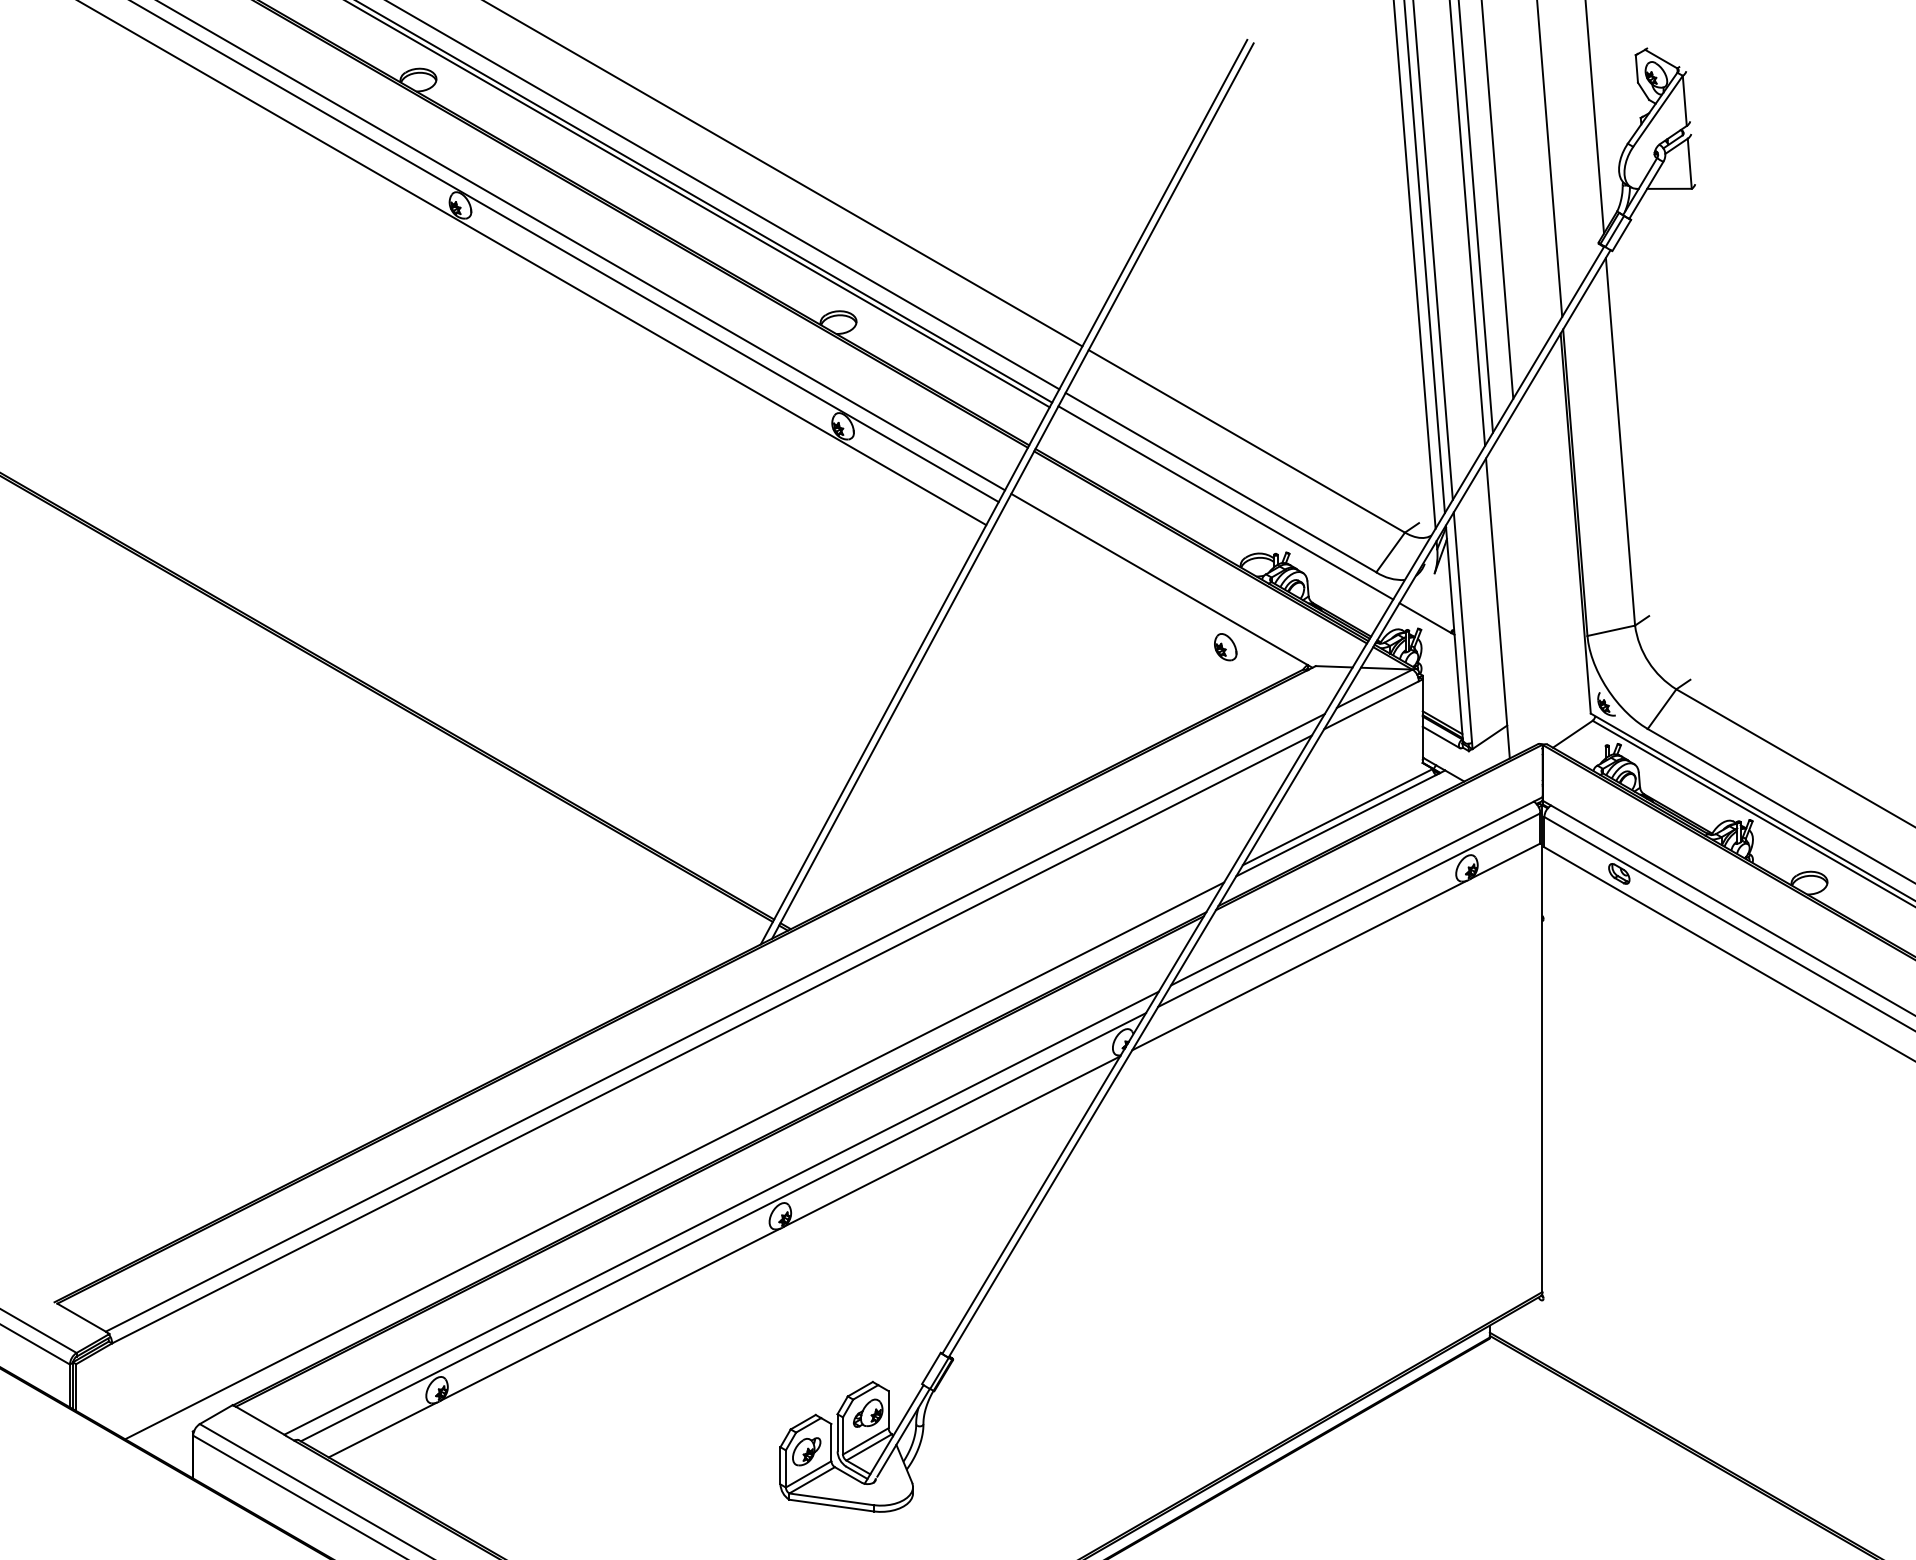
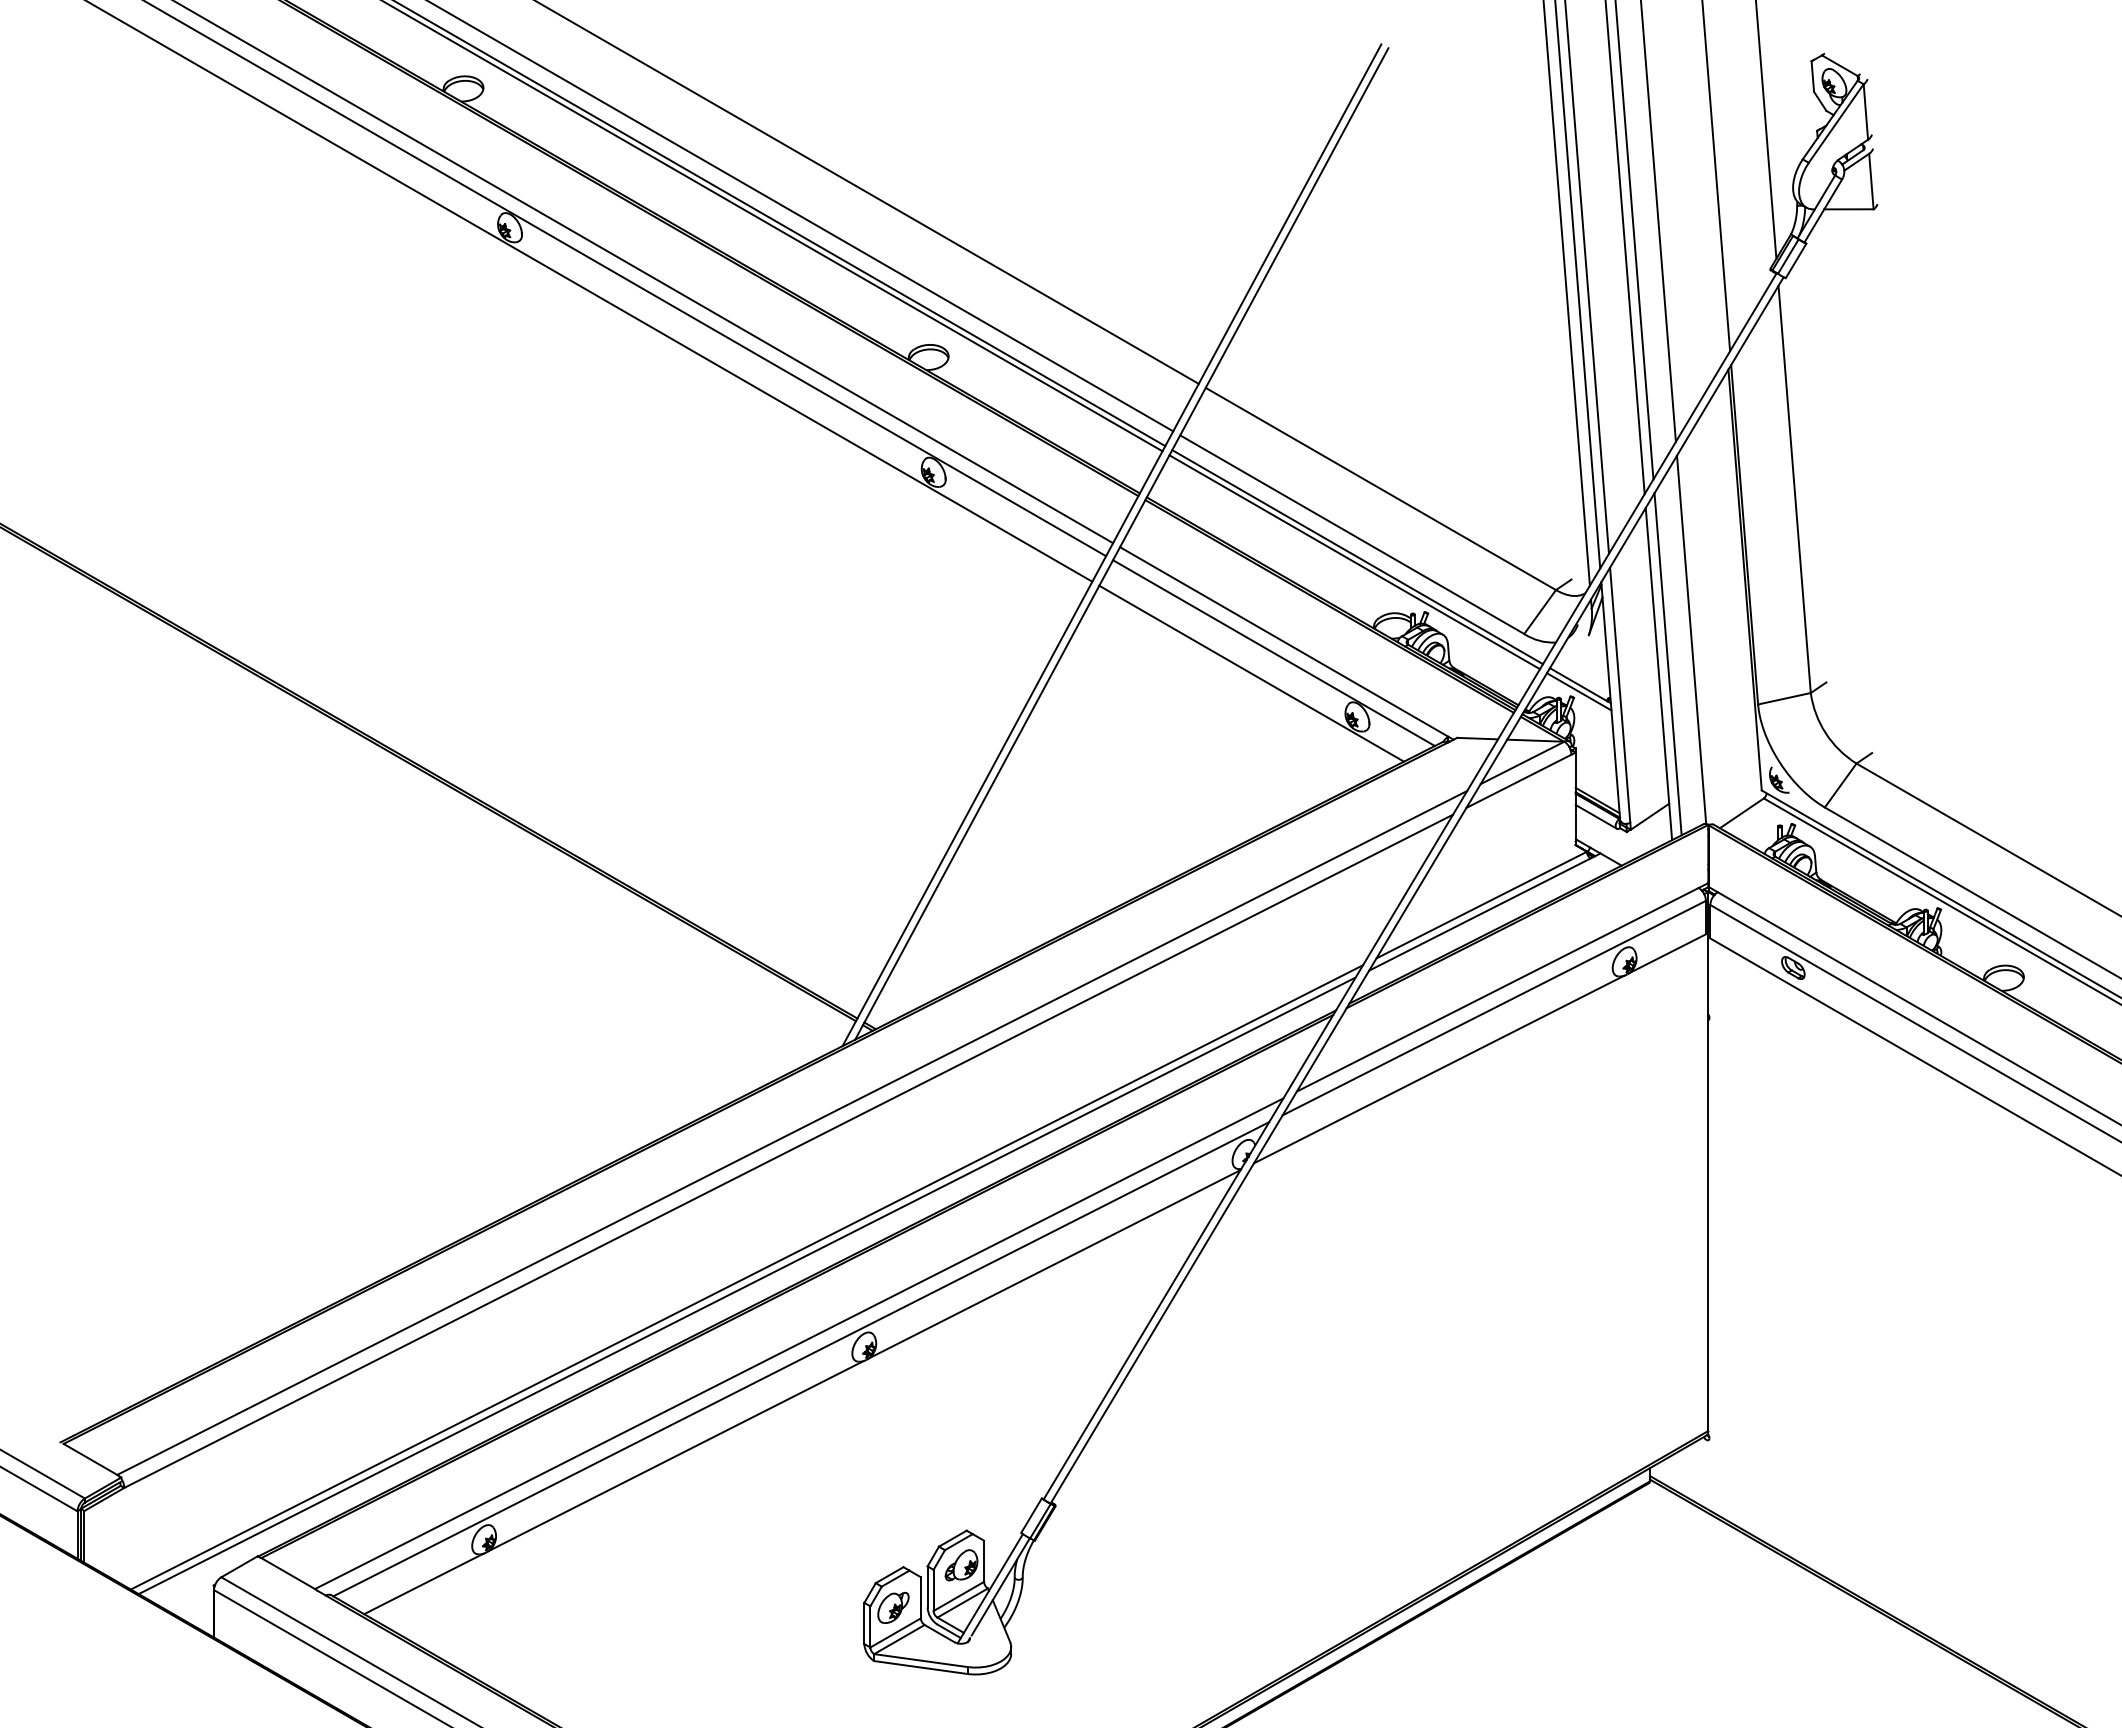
line: (1223, 507) -> (1354, 562), added
line: (1527, 577) -> (1691, 639), added
line: (1149, 589) -> (1273, 653), added
line: (1505, 599) -> (1667, 664), added
line: (1130, 607) -> (1251, 673), added
line: (1425, 624) -> (1578, 691), added
line: (674, 1153) -> (746, 1277), added

